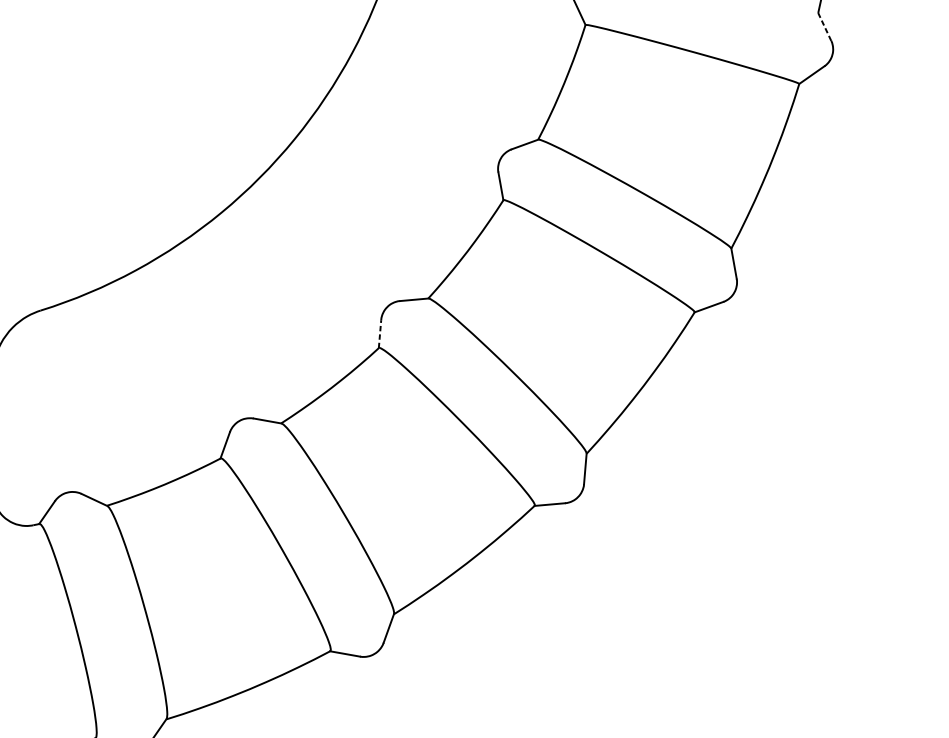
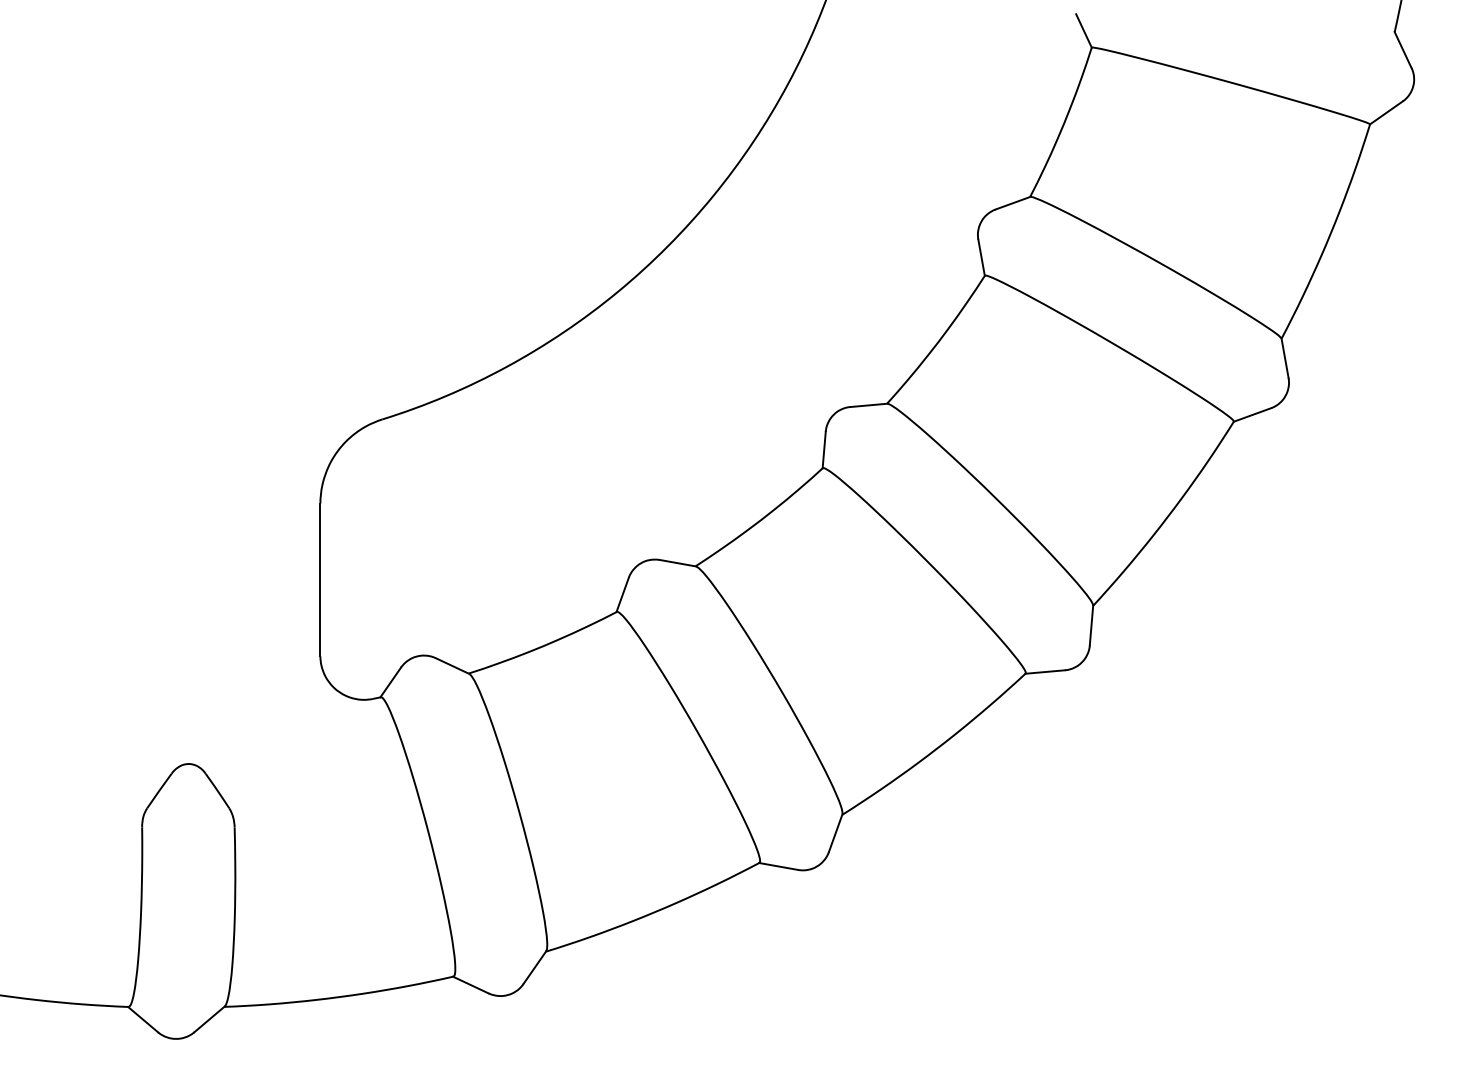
line: (824, 27) -> (1403, 50), dashed -> solid
line: (380, 333) -> (824, 449), dashed -> solid

